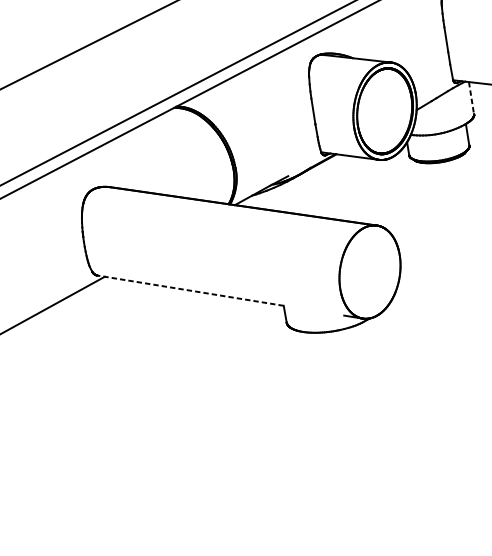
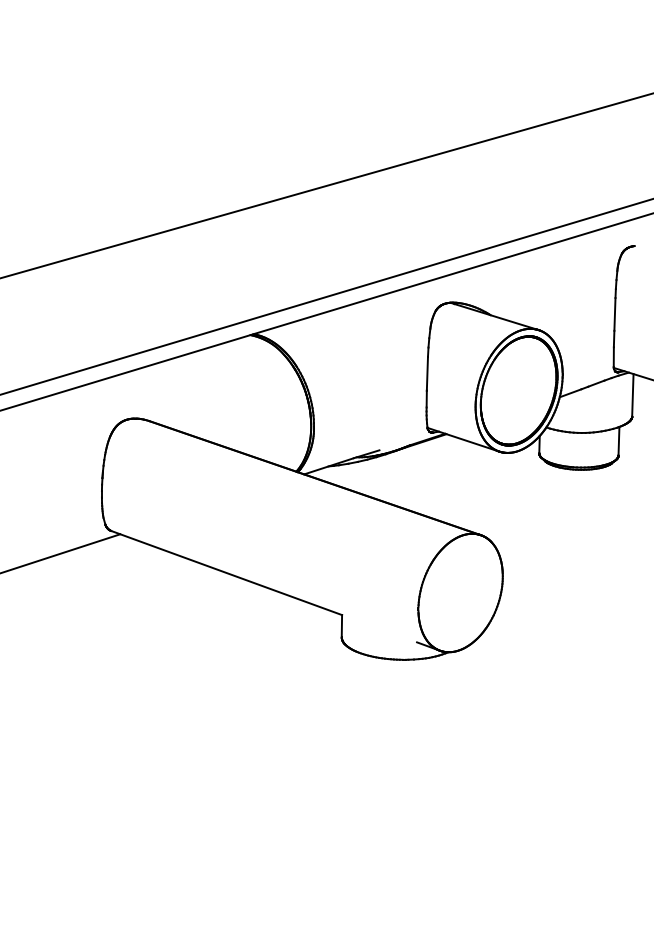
line: (471, 98) -> (632, 395), dashed -> solid
line: (190, 291) -> (226, 573), dashed -> solid

